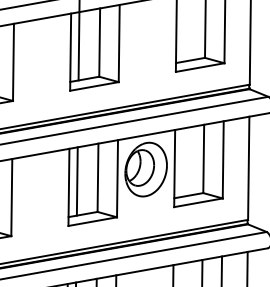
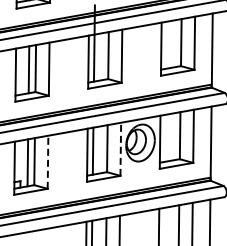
line: (117, 179) -> (120, 149), solid -> dashed
line: (12, 197) -> (48, 162), solid -> dashed

